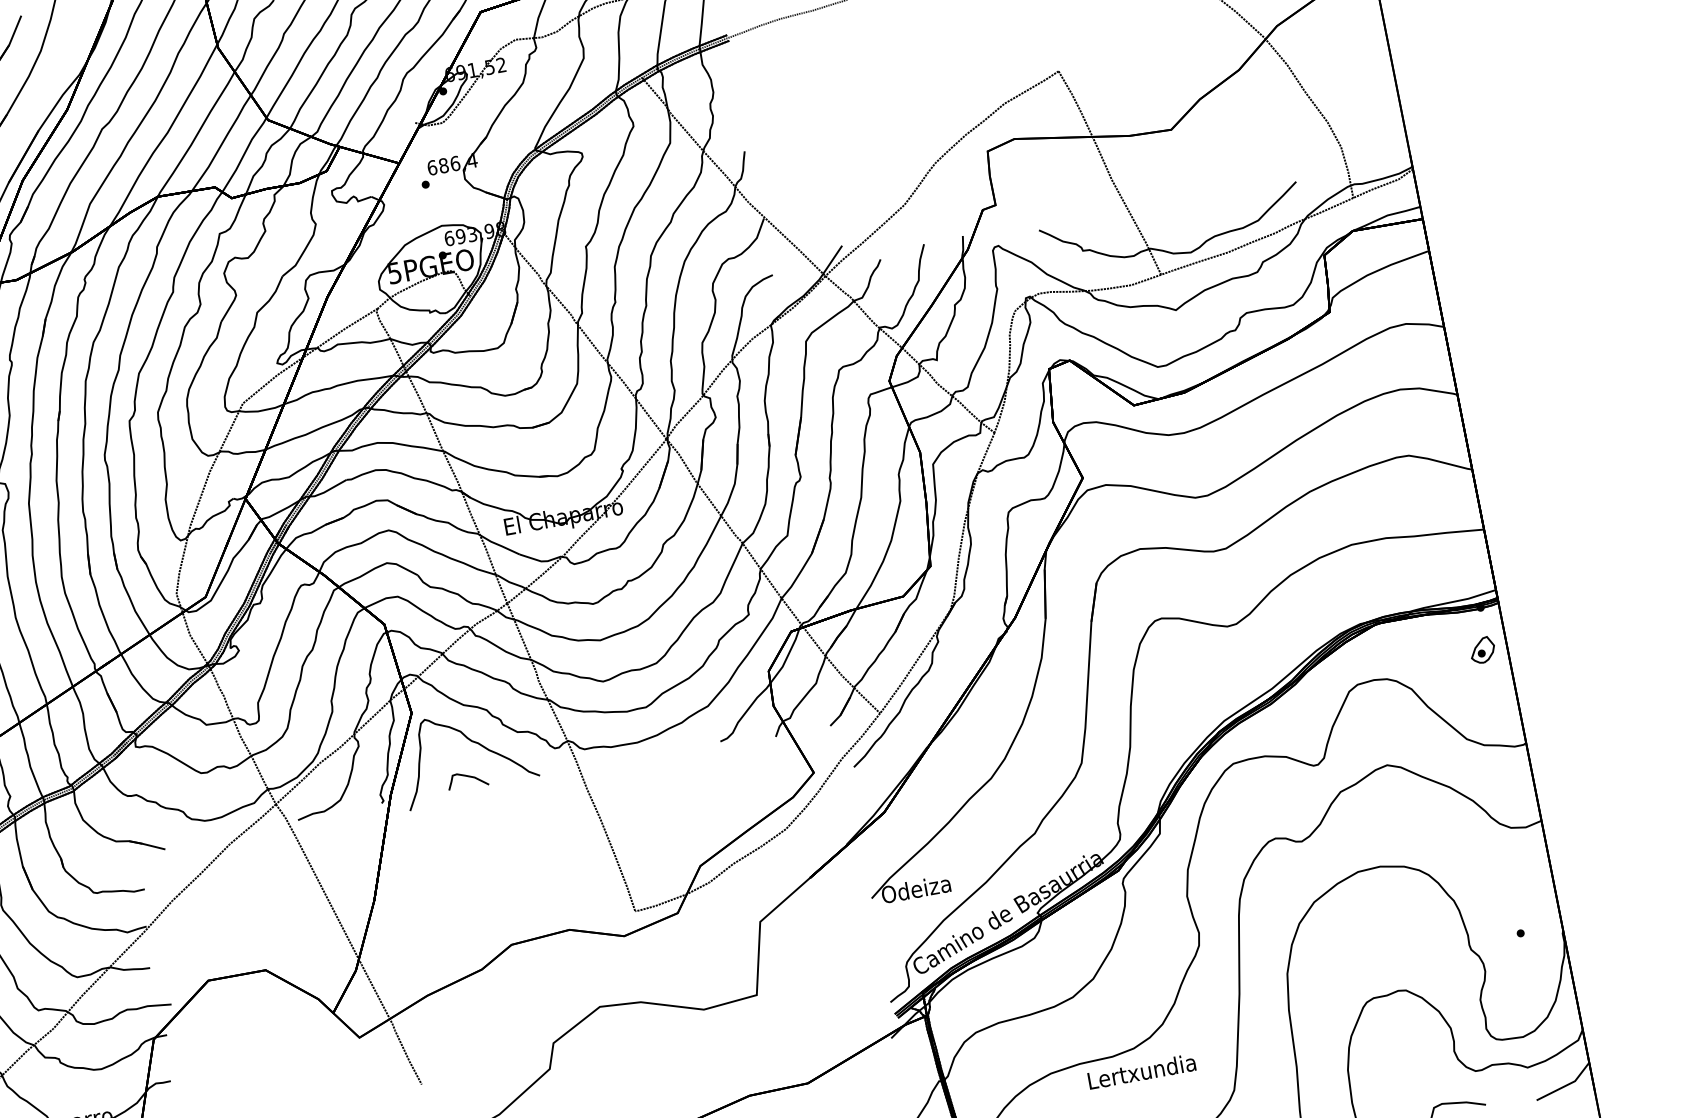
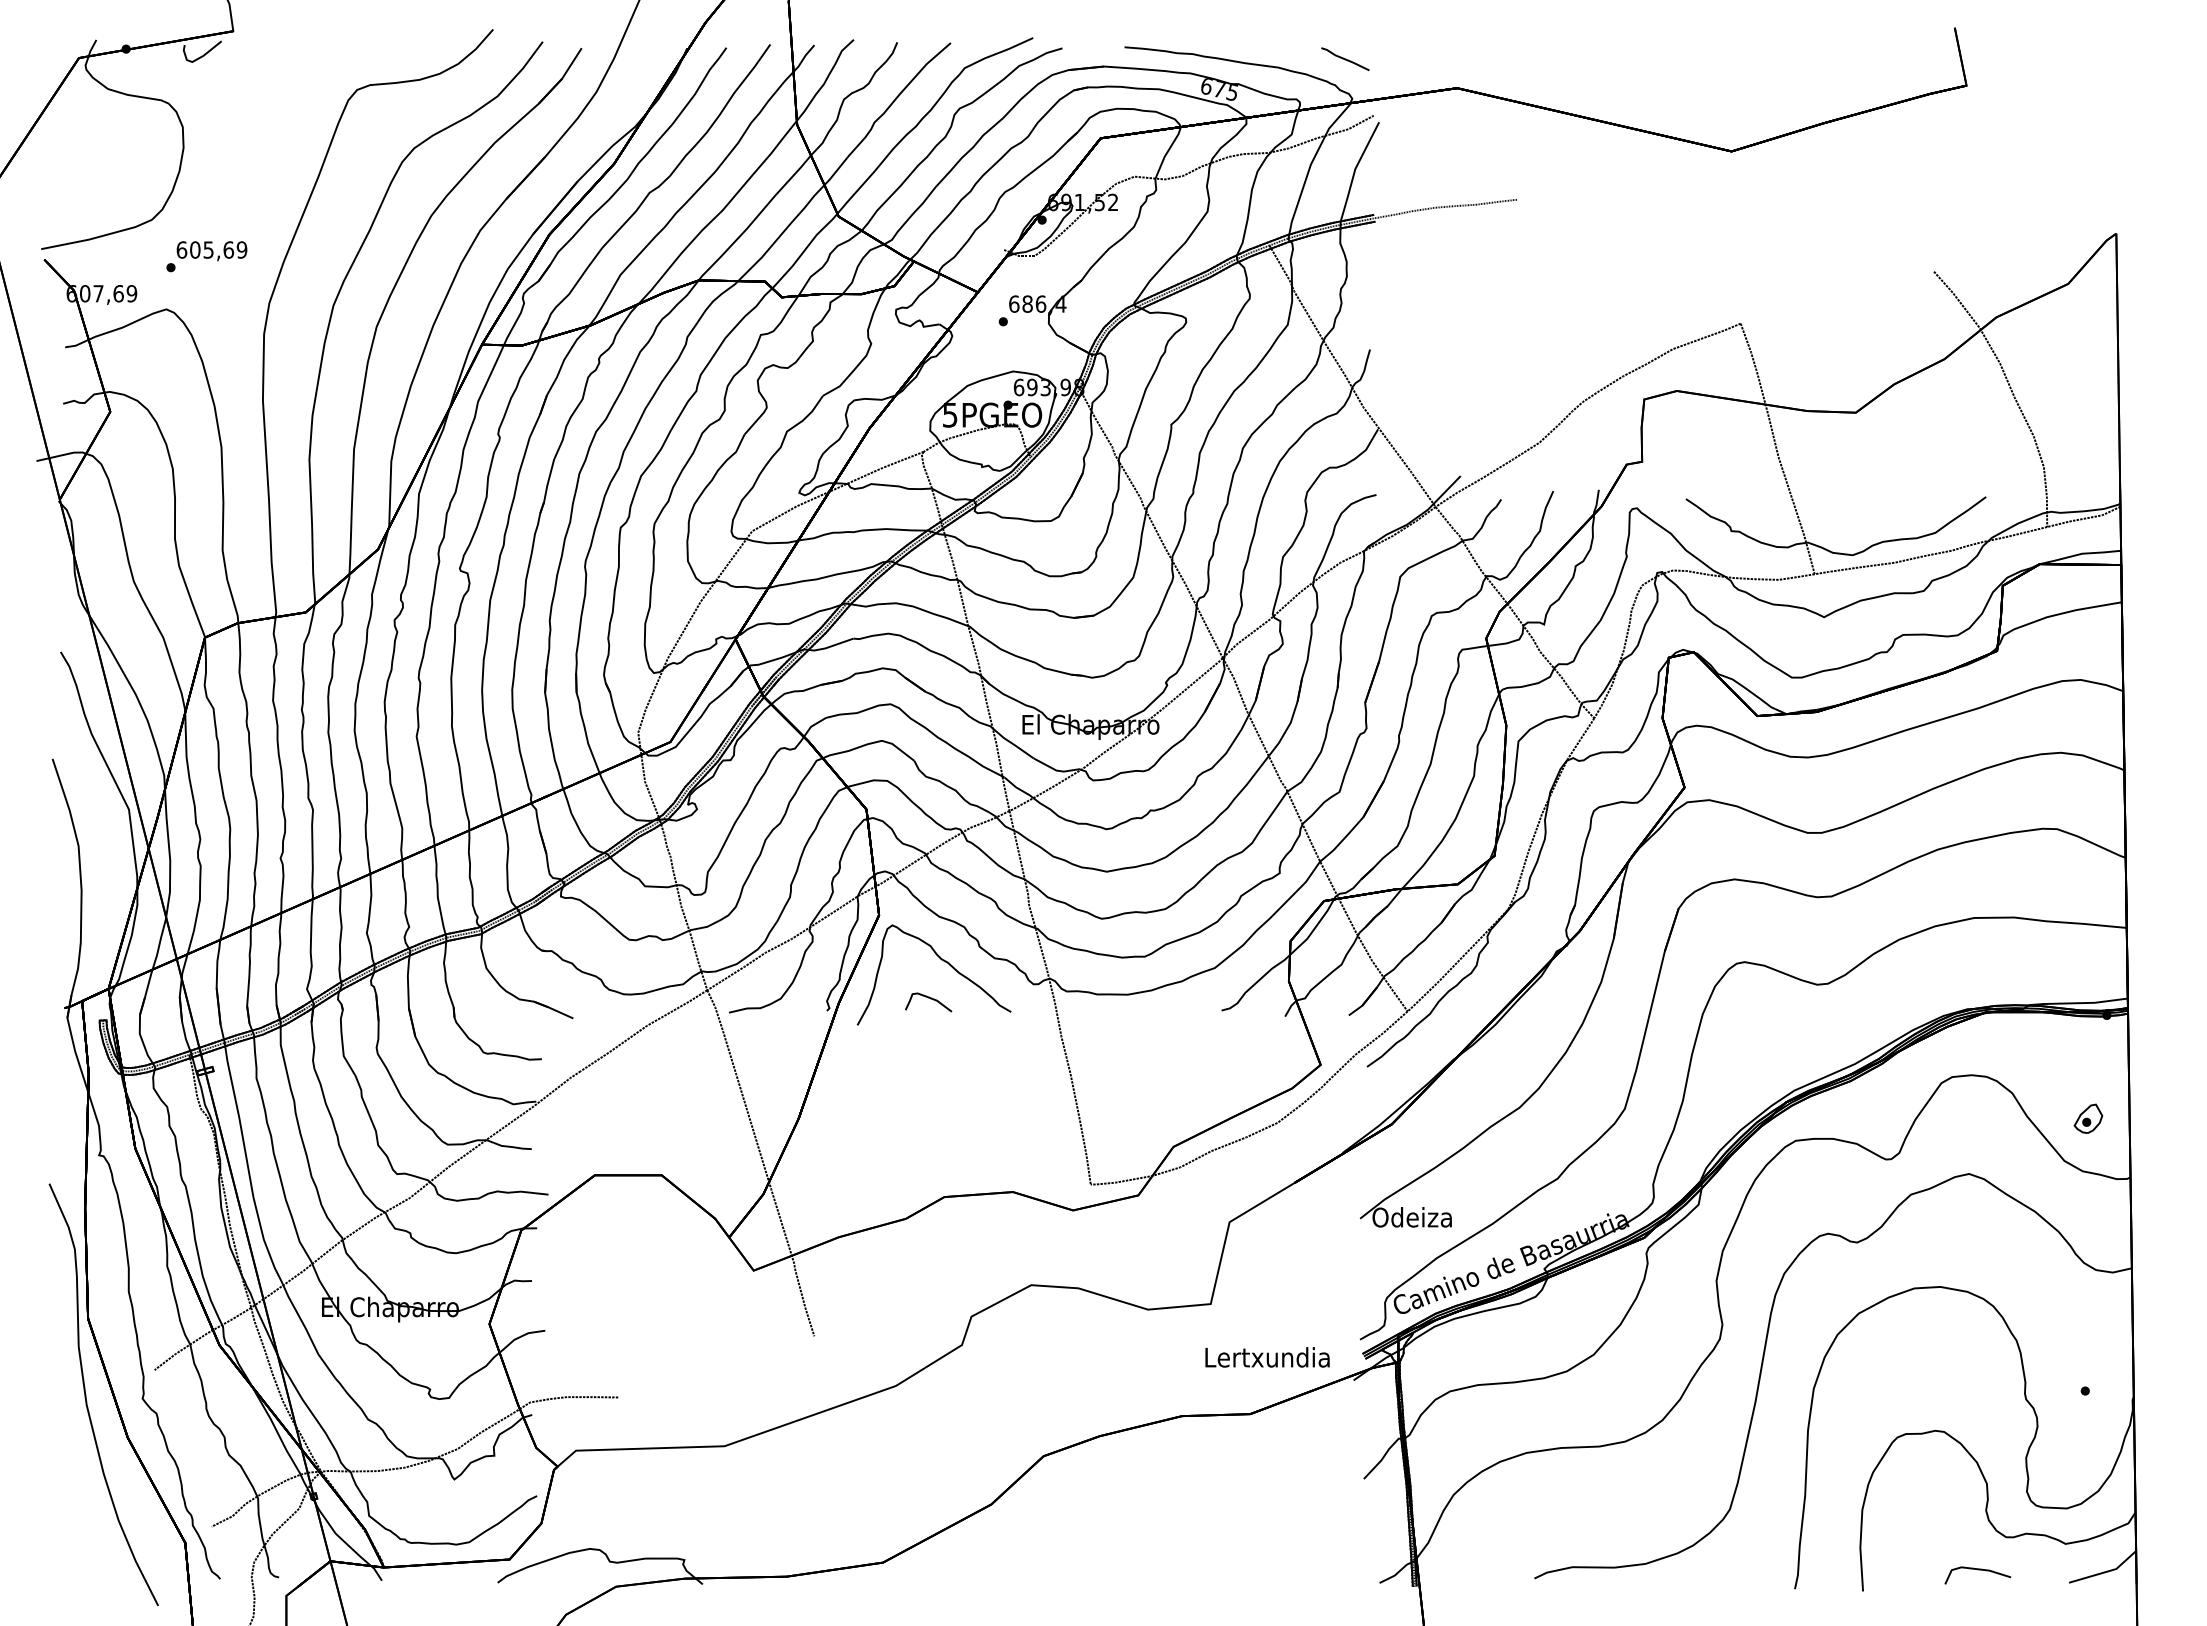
part: (1482, 649) -> (2088, 1118), moved
text: (1141, 1071) -> (1267, 1357), moved

